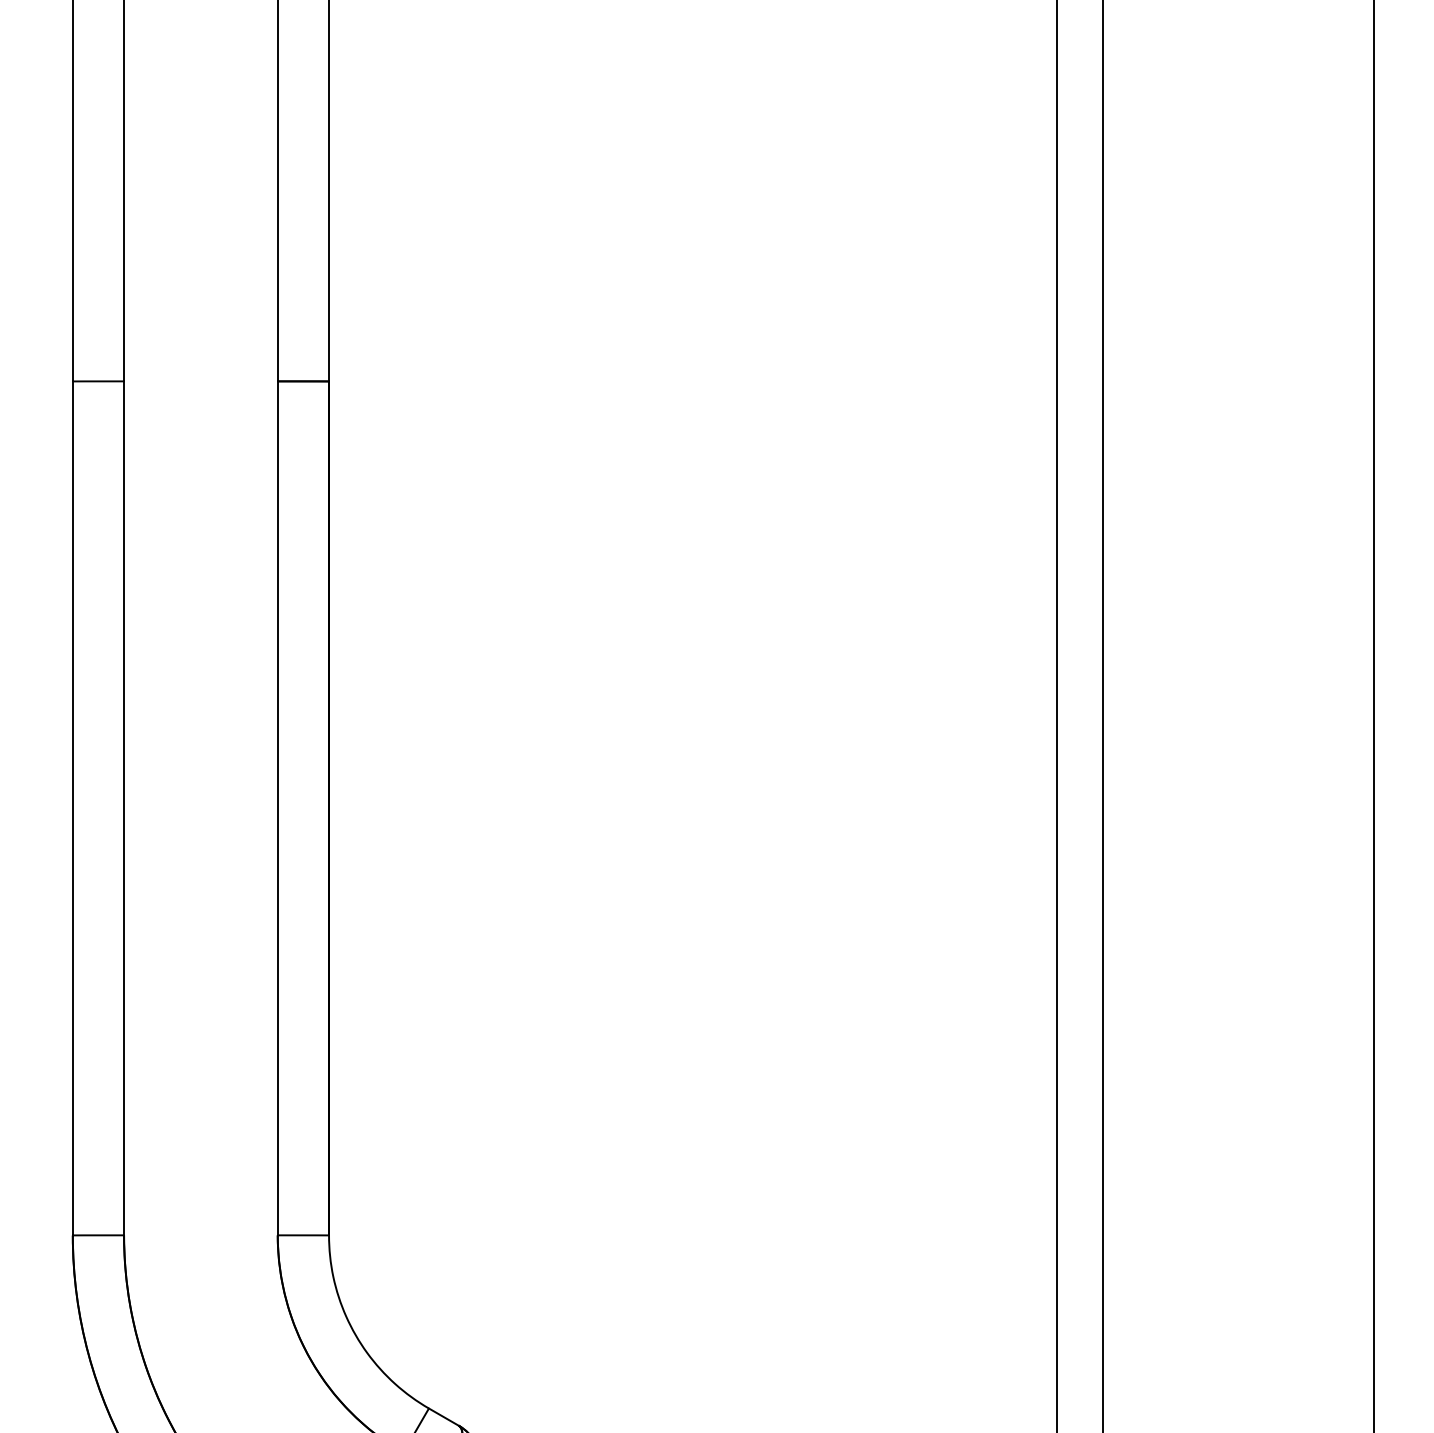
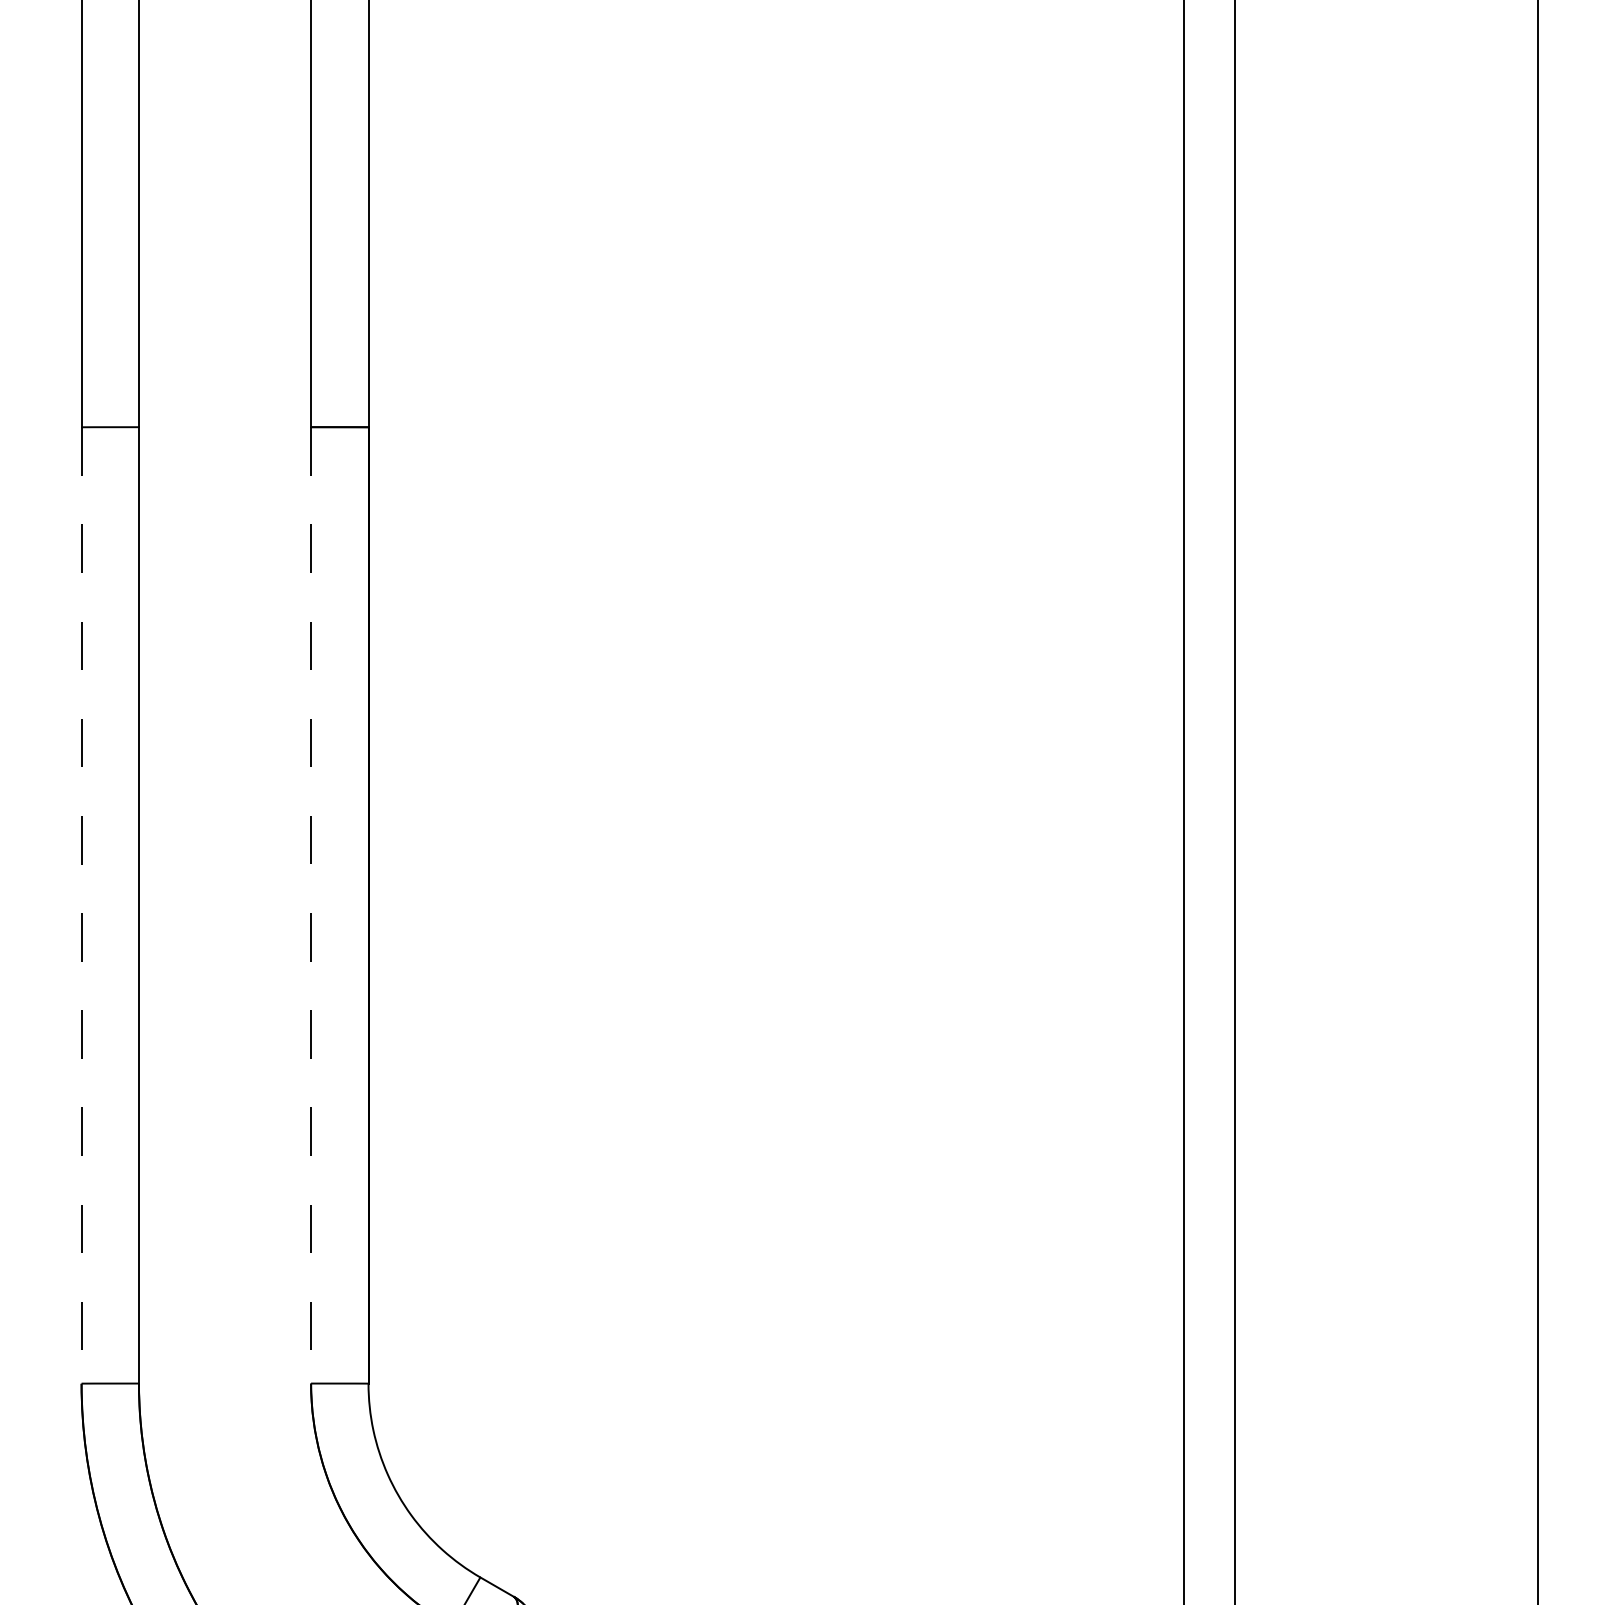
line: (72, 808) -> (81, 905), solid -> dashed
line: (277, 808) -> (310, 905), solid -> dashed

